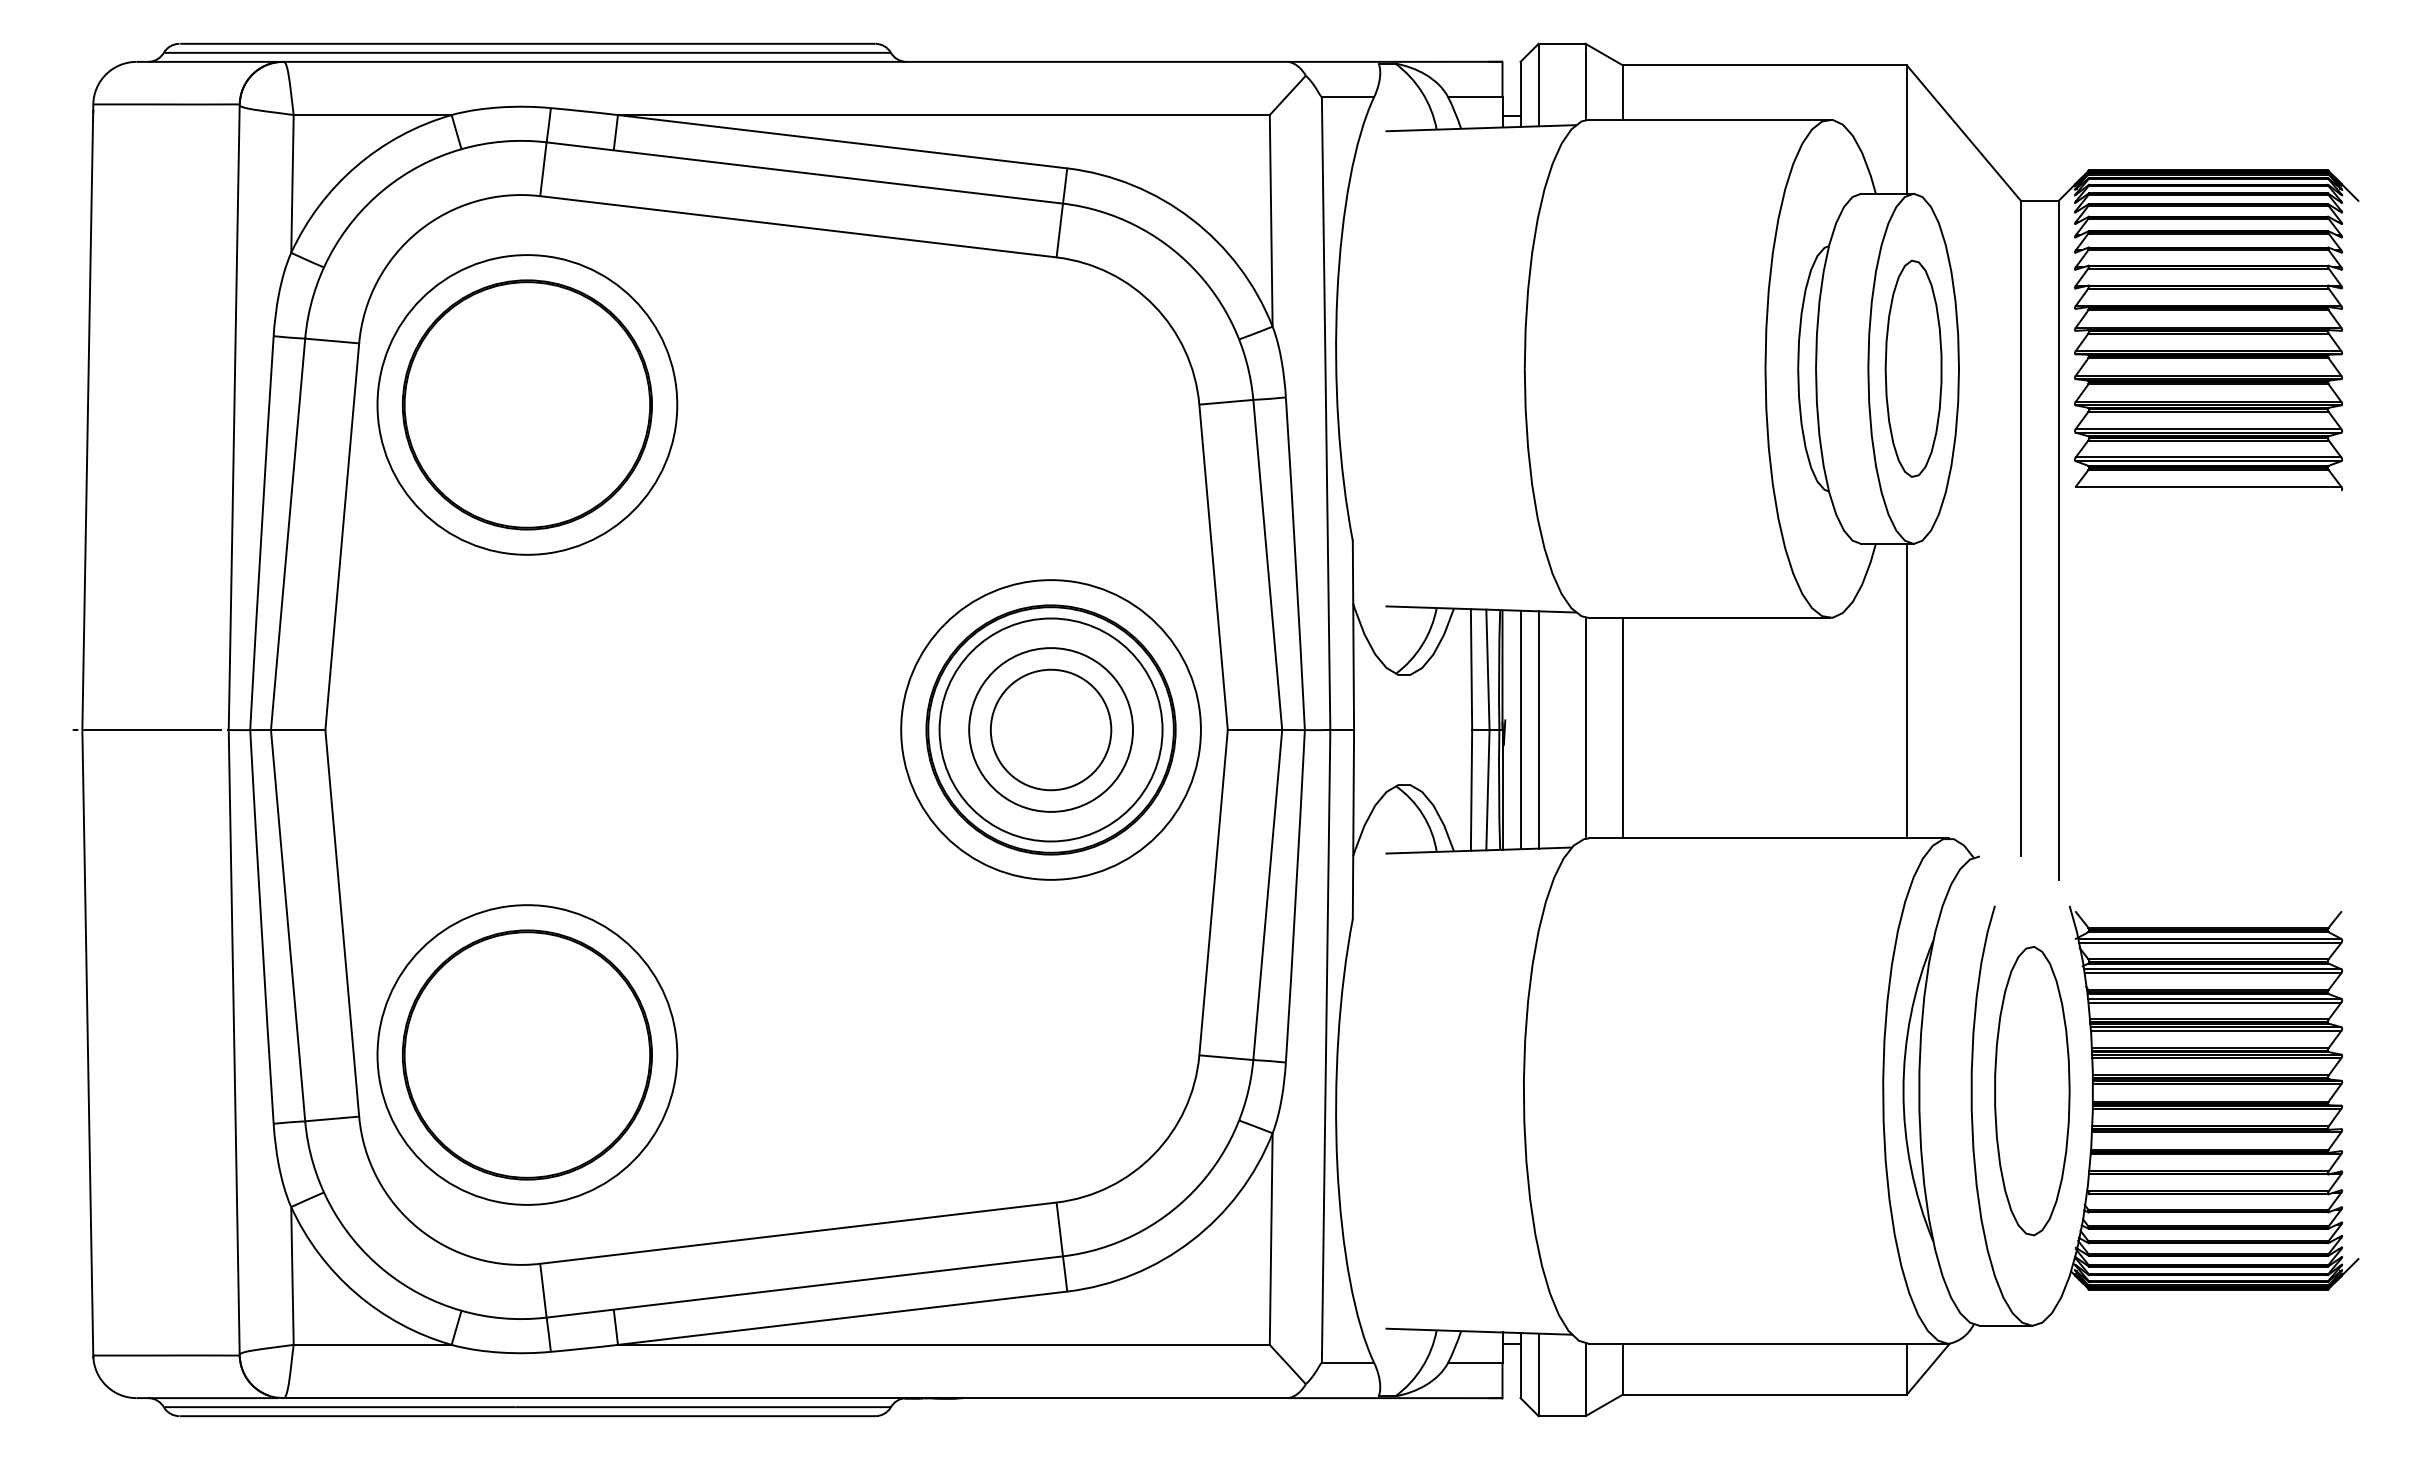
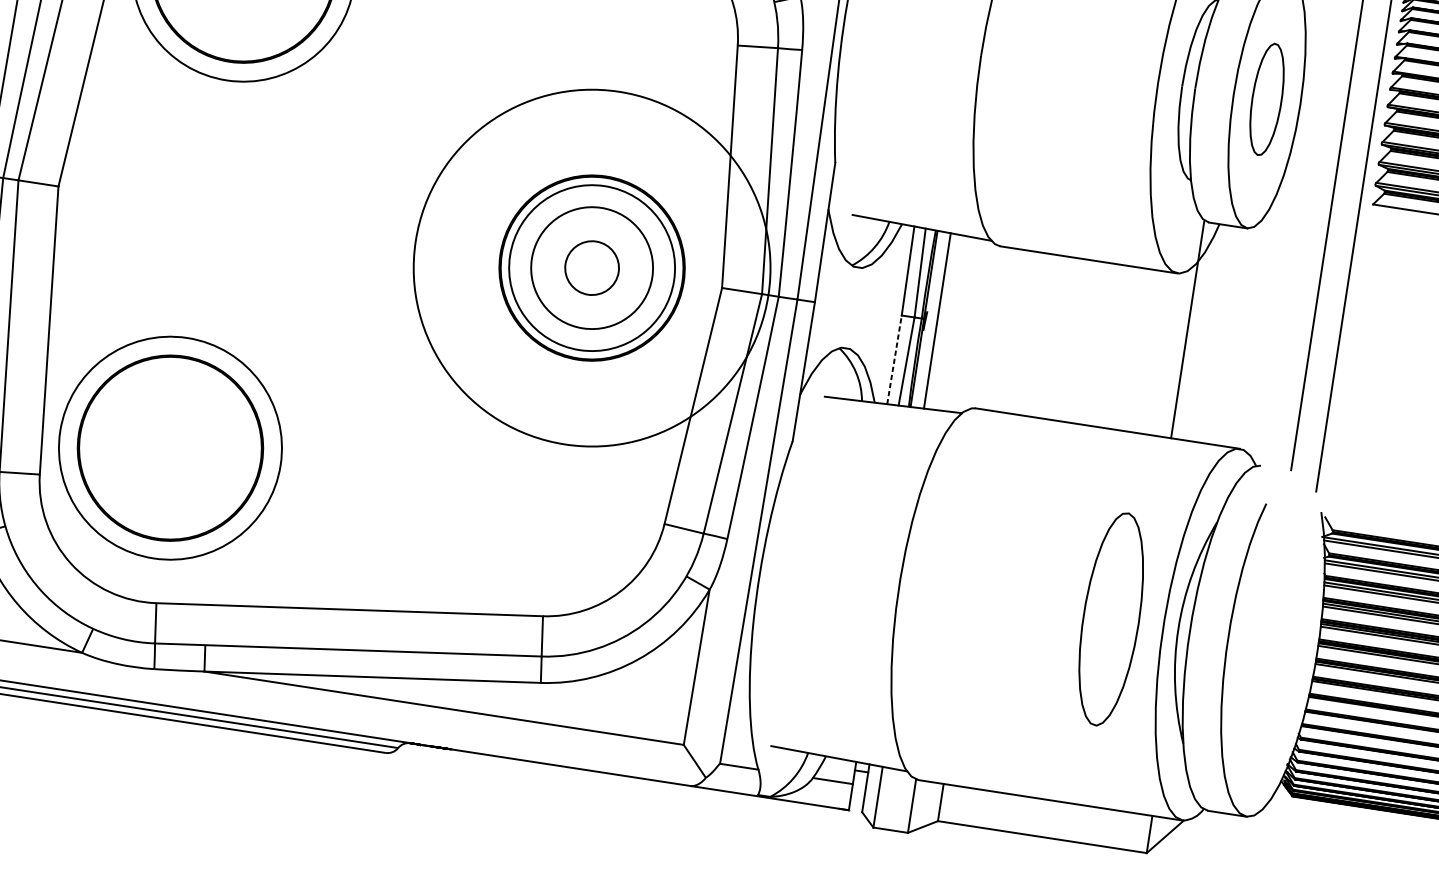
part: (1913, 368) -> (1266, 99), size x0.7
line: (1906, 691) -> (1187, 330), moved
line: (1585, 727) -> (985, 326), removed
line: (1623, 728) -> (1013, 331), removed
circle: (1050, 729) -> (591, 267), size x0.6
circle: (1050, 729) -> (591, 267), size x1.6
line: (1538, 729) -> (950, 322), removed
line: (1471, 789) -> (894, 359), solid -> dashed
part: (2032, 1091) -> (1111, 619), moved

